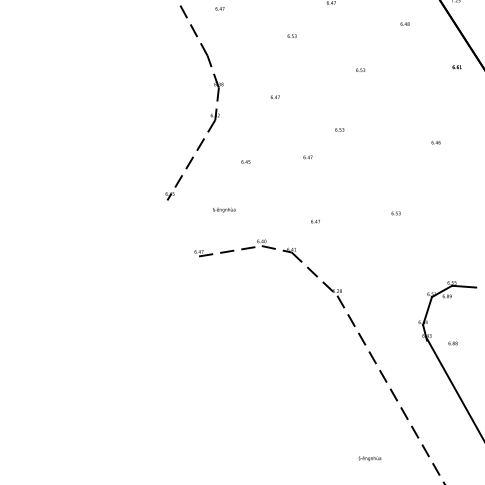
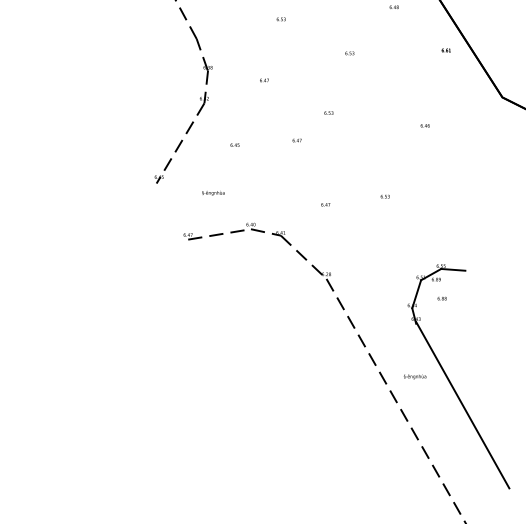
text: (315, 221) -> (325, 204), moved
text: (452, 343) -> (441, 298), moved
text: (369, 458) -> (414, 376), moved

